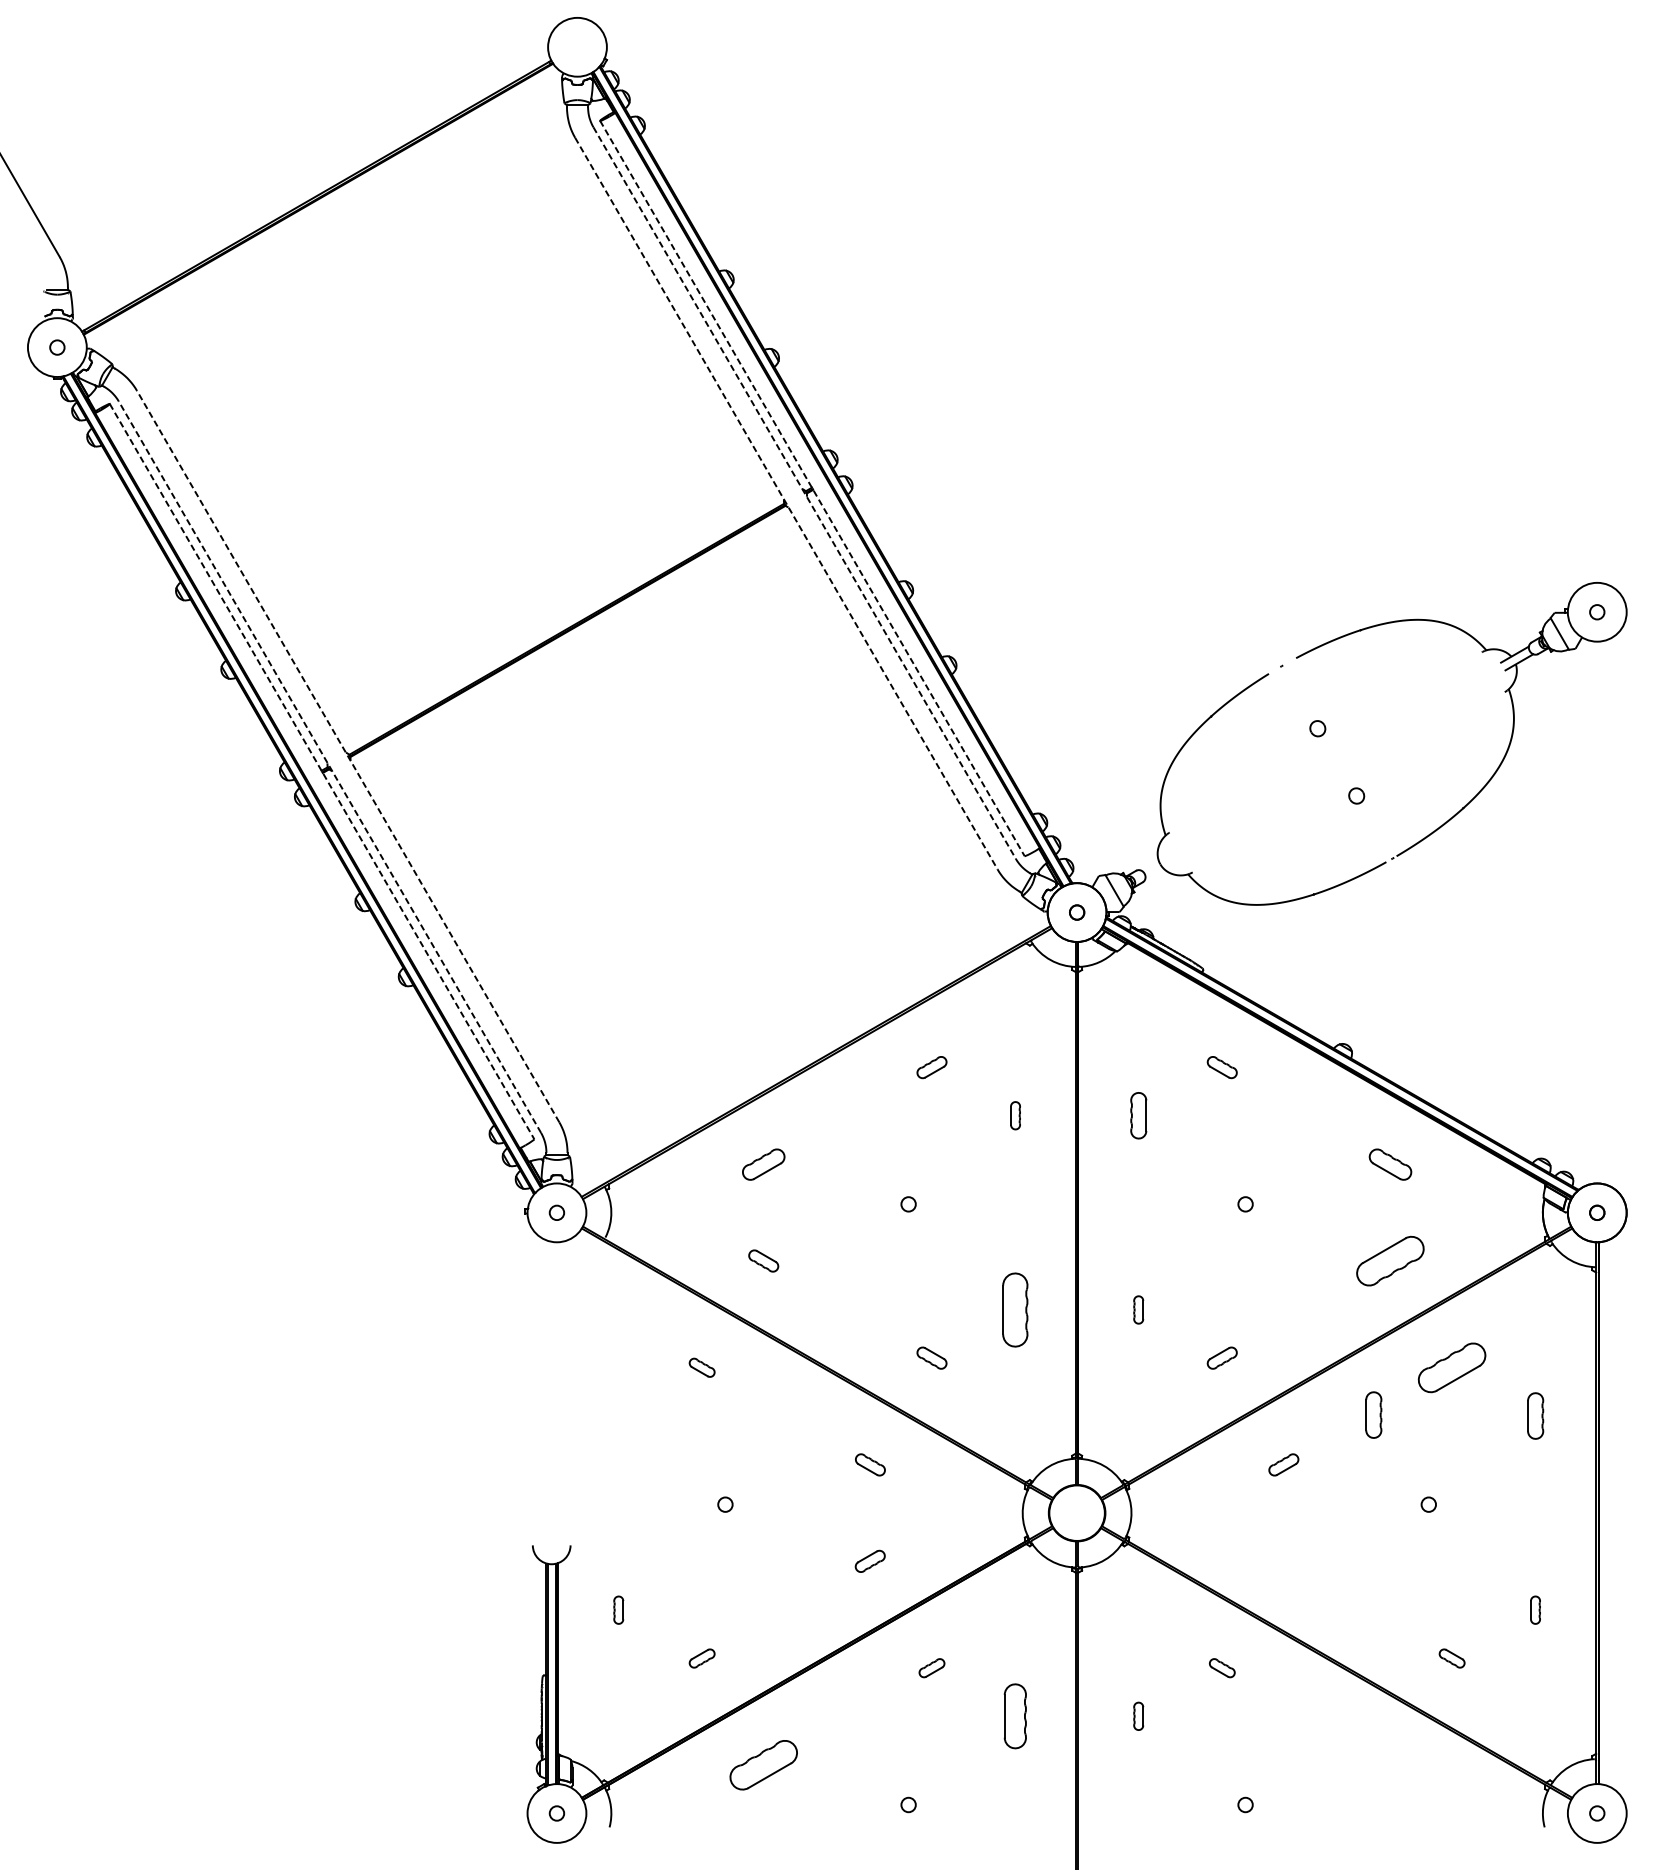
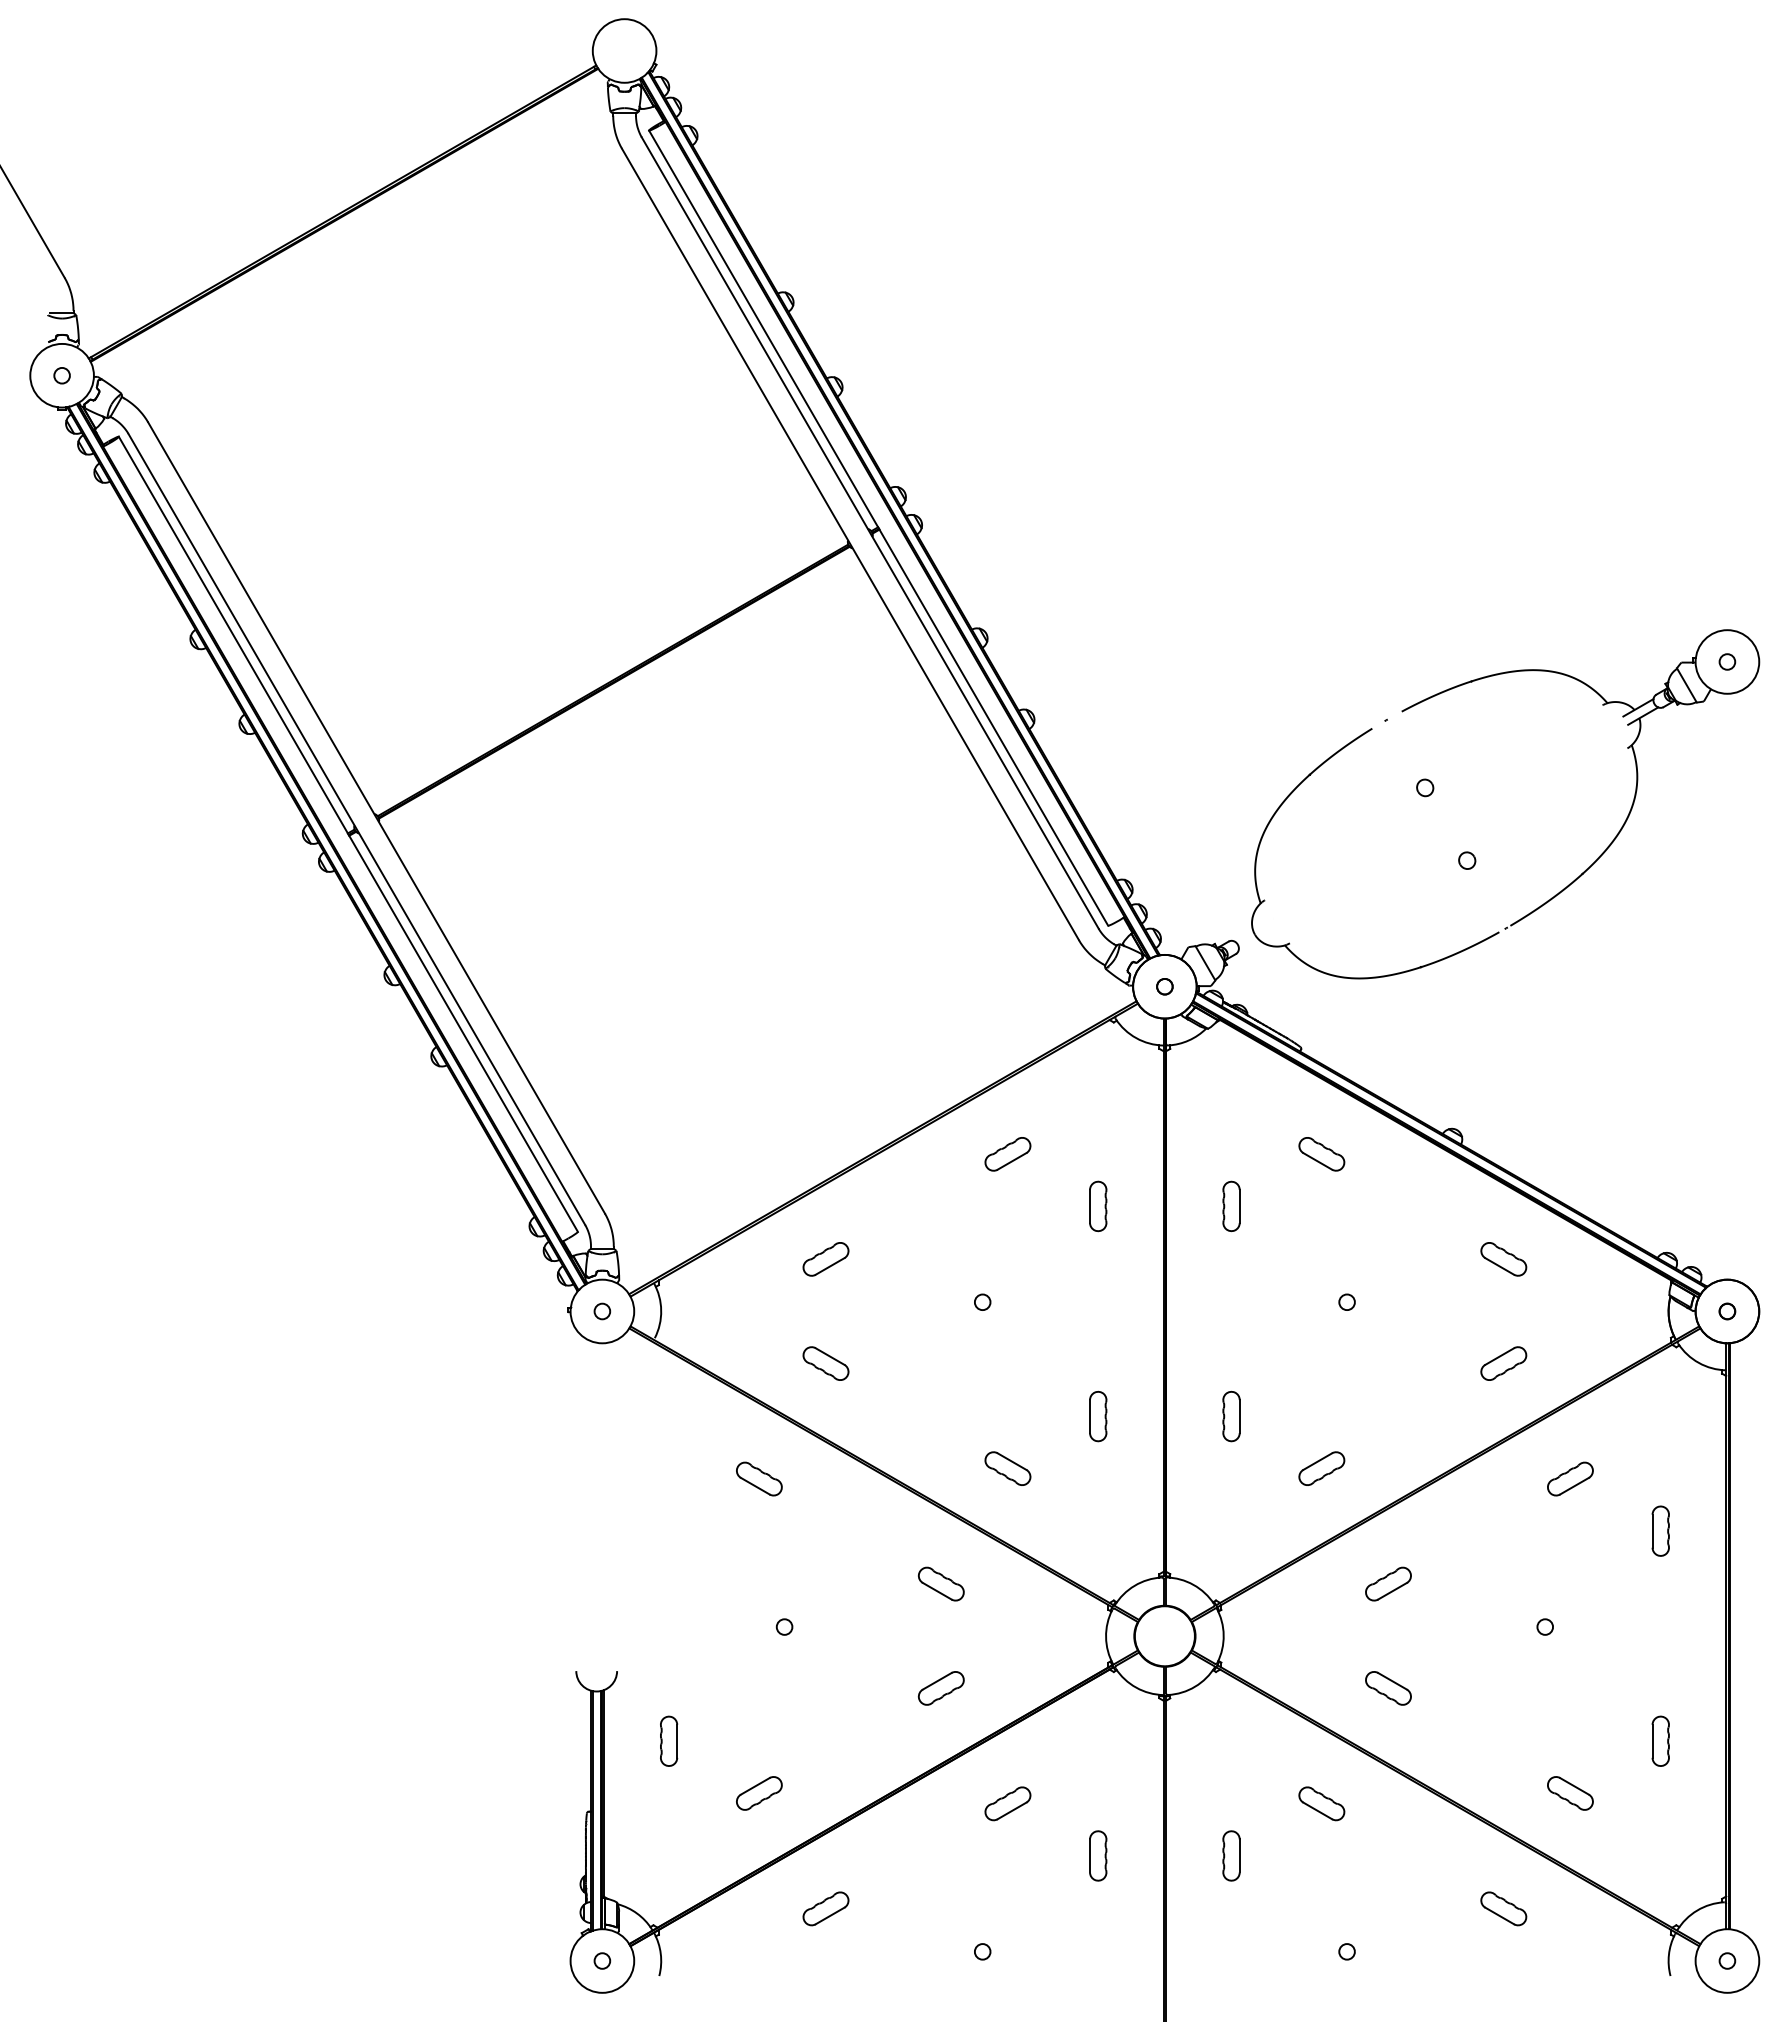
line: (812, 488) -> (878, 528), dashed -> solid
line: (804, 493) -> (870, 533), dashed -> solid
line: (786, 503) -> (850, 544), dashed -> solid
line: (348, 756) -> (376, 818), dashed -> solid
line: (329, 767) -> (356, 829), dashed -> solid
line: (322, 771) -> (348, 834), dashed -> solid
part: (931, 1067) -> (1007, 1154), size x1.43
part: (1221, 1067) -> (1321, 1154), size x1.43
part: (1015, 1115) -> (1098, 1206), size x1.67
part: (763, 1260) -> (825, 1363), size x1.43
part: (1390, 1260) -> (1503, 1363), size x0.62
part: (1015, 1309) -> (1098, 1416), size x0.62
part: (1138, 1309) -> (1231, 1416), size x1.67
part: (931, 1358) -> (1007, 1468), size x1.43
part: (1221, 1358) -> (1321, 1468), size x1.43
part: (702, 1367) -> (759, 1478), size x1.67
part: (1452, 1367) -> (1570, 1478), size x0.62
part: (1373, 1414) -> (1485, 1529), removed
part: (870, 1464) -> (941, 1583), size x1.43
part: (1283, 1464) -> (1388, 1583), size x1.43
part: (869, 1561) -> (940, 1688), size x1.43
part: (1283, 1561) -> (1388, 1688), added
part: (619, 1609) -> (669, 1740), size x1.67
part: (1535, 1609) -> (1660, 1740), size x1.67
part: (702, 1658) -> (759, 1793), size x1.67
part: (1452, 1658) -> (1570, 1793), size x1.67
part: (931, 1667) -> (1007, 1803), size x1.67
part: (1221, 1667) -> (1321, 1803), size x1.67
part: (1015, 1715) -> (1098, 1855), size x0.71
part: (1138, 1715) -> (1231, 1855), size x1.67
part: (763, 1764) -> (825, 1908), size x0.62
part: (1390, 1764) -> (1503, 1908), added

